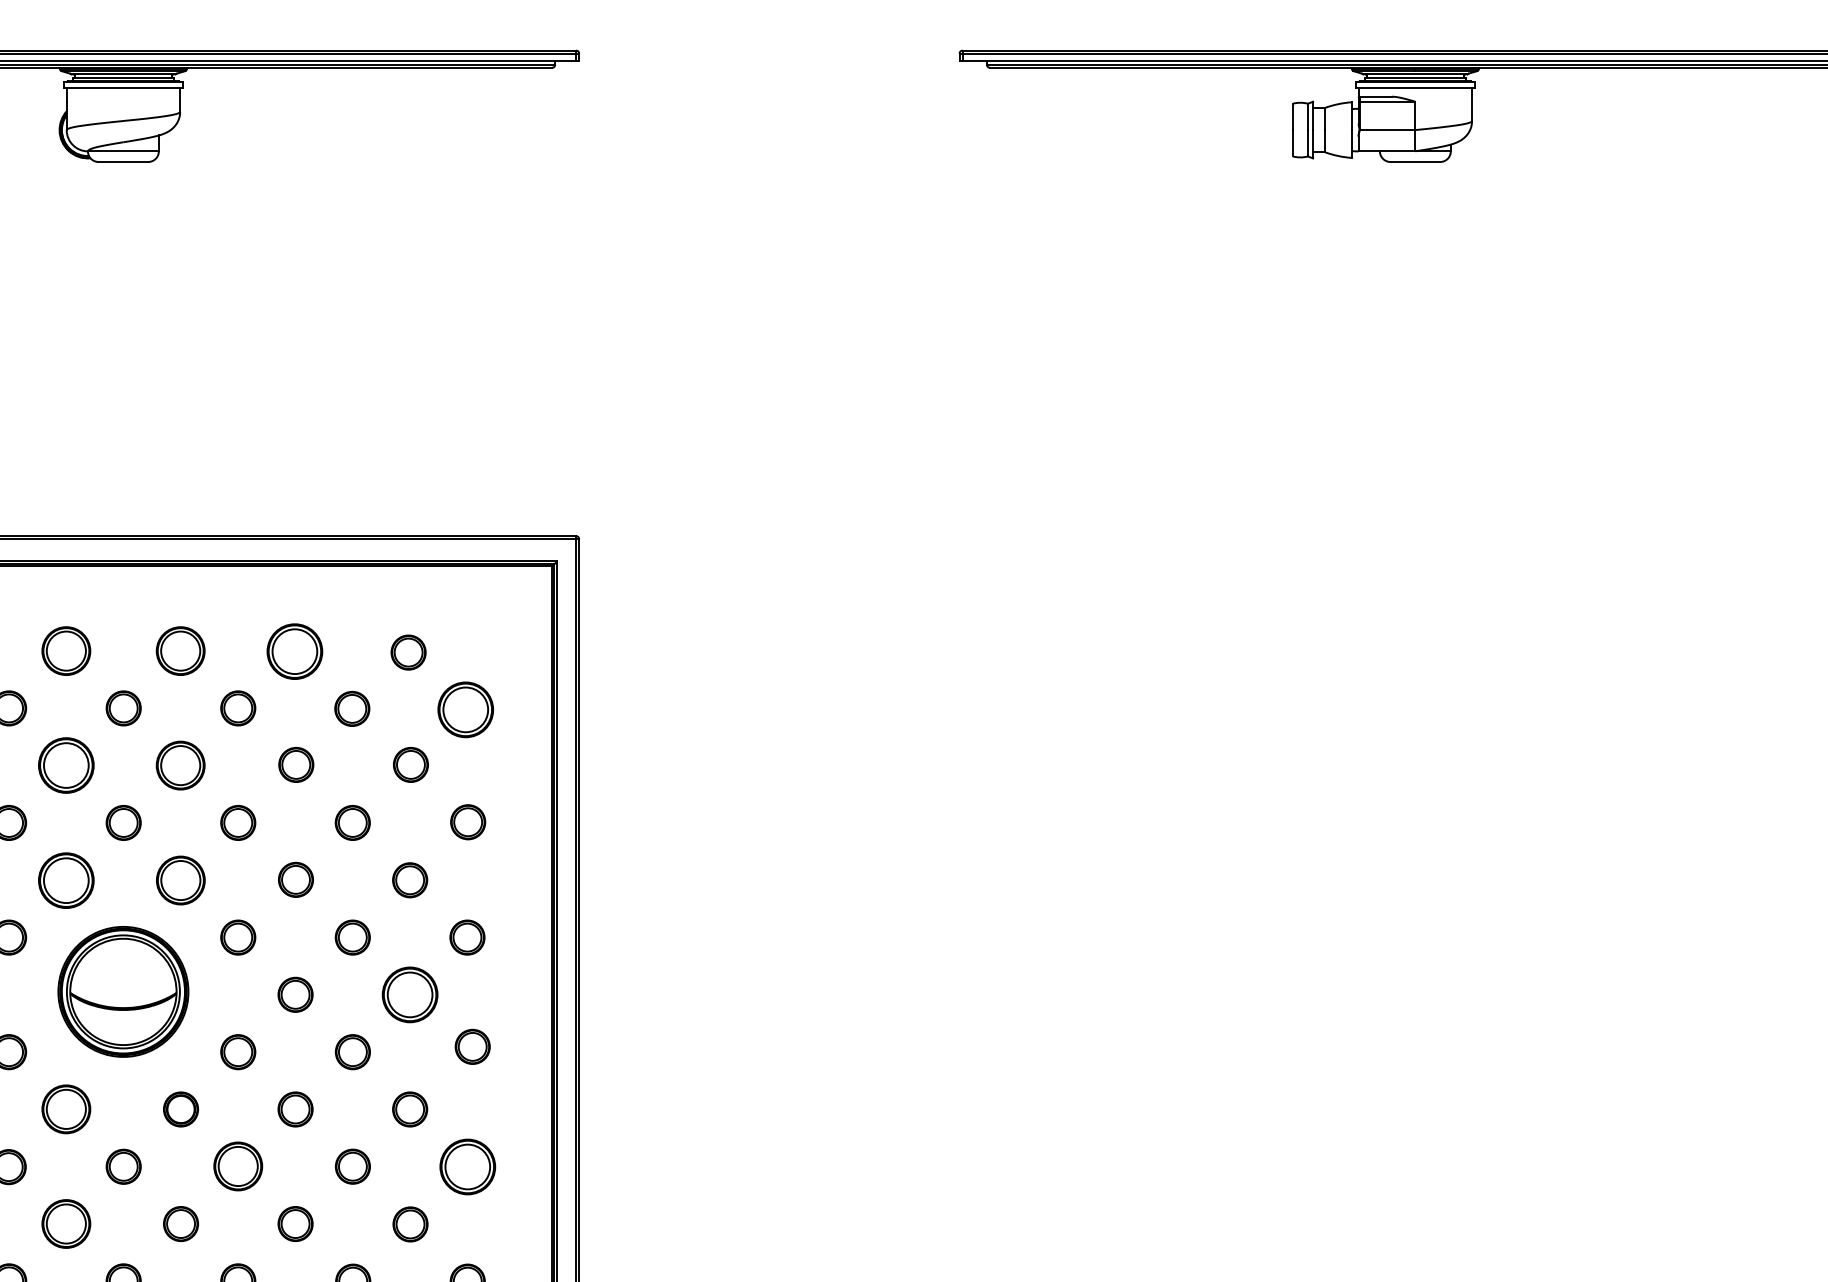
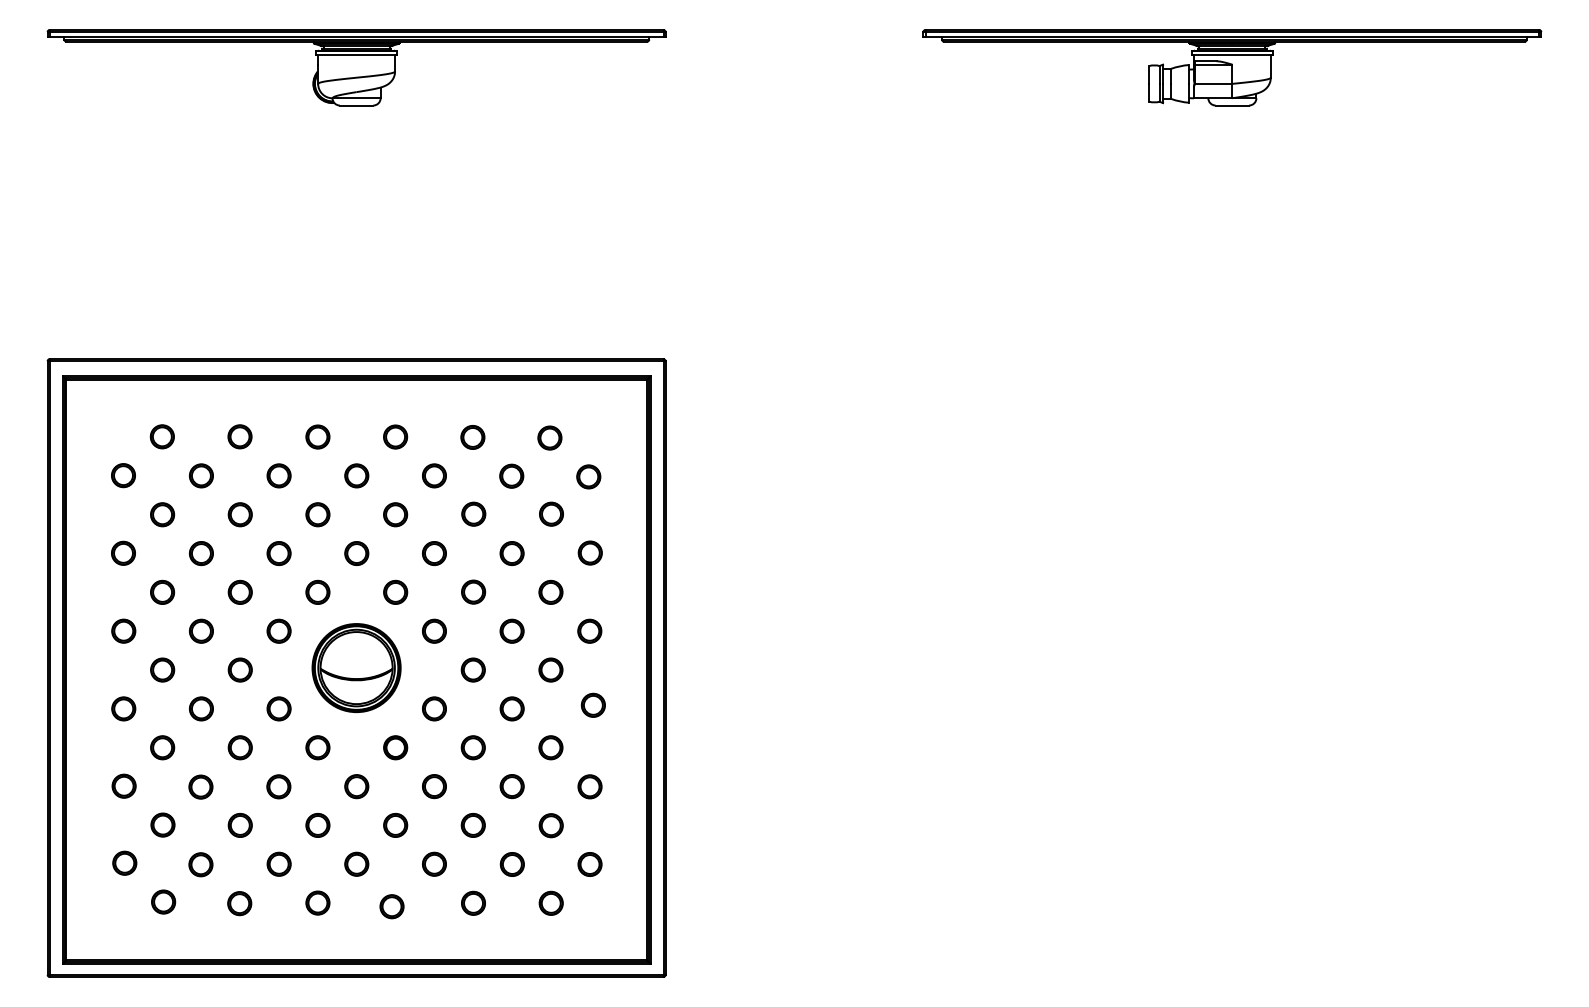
part: (65, 650) -> (317, 436), size x0.71
part: (180, 650) -> (395, 436), size x0.71
part: (294, 651) -> (472, 437), size x0.62
part: (465, 709) -> (588, 476), size x0.62
part: (65, 765) -> (317, 514), size x0.62
part: (180, 765) -> (395, 514), size x0.71
part: (65, 878) -> (317, 591), size x0.62
part: (180, 878) -> (395, 591), size x0.71
part: (409, 994) -> (550, 669), size x0.62
part: (65, 1109) -> (317, 747), size x0.71
part: (238, 1166) -> (434, 786), size x0.71
part: (466, 1166) -> (589, 786), size x0.62
part: (65, 1224) -> (317, 825), size x0.71

